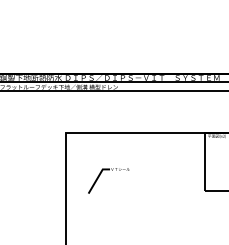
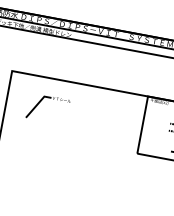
part: (100, 175) -> (41, 102), moved

